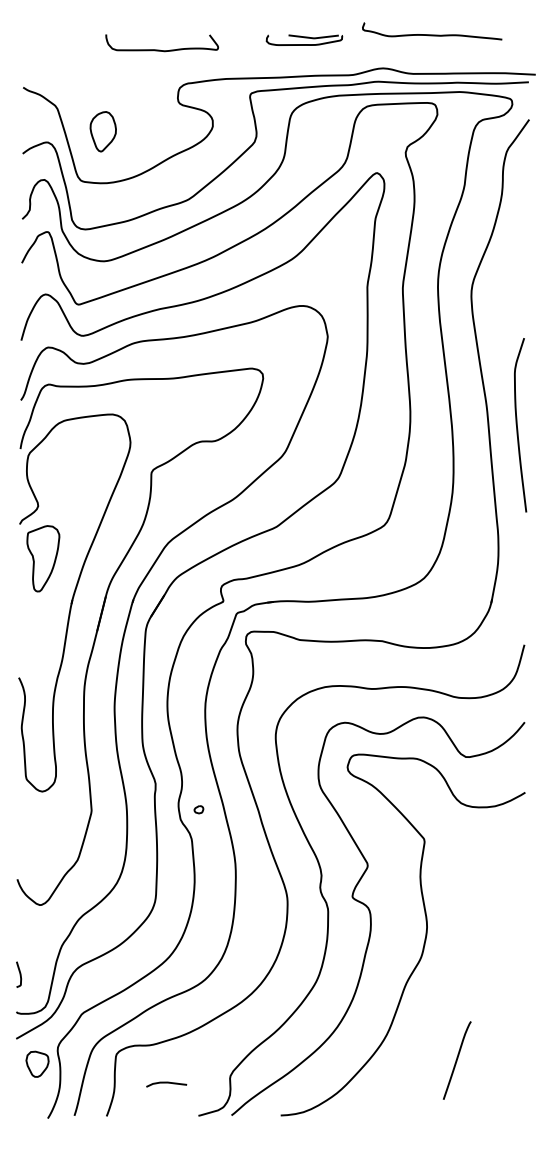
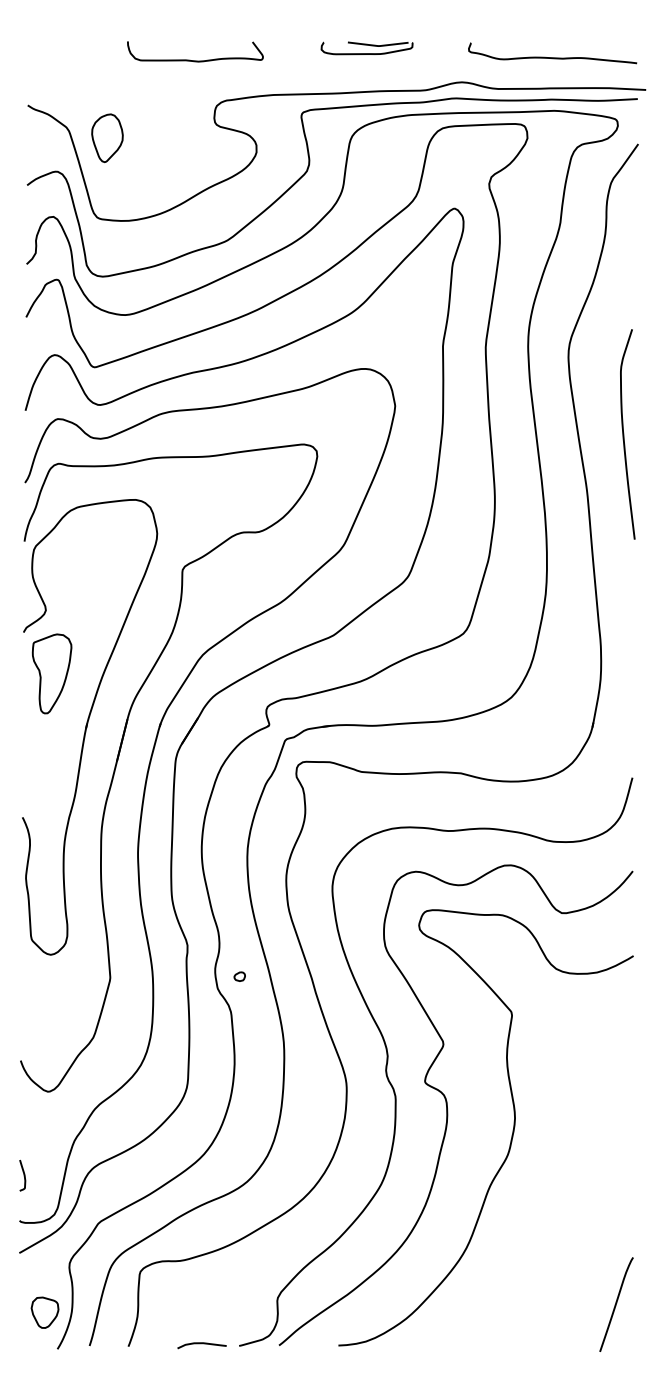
curve: (432, 34) -> (552, 57), moved
part: (102, 131) -> (106, 137), moved
curve: (517, 425) -> (624, 434), moved
curve: (456, 1060) -> (615, 1304), moved
part: (37, 1063) -> (45, 1311), moved
curve: (166, 1083) -> (201, 1344), moved

